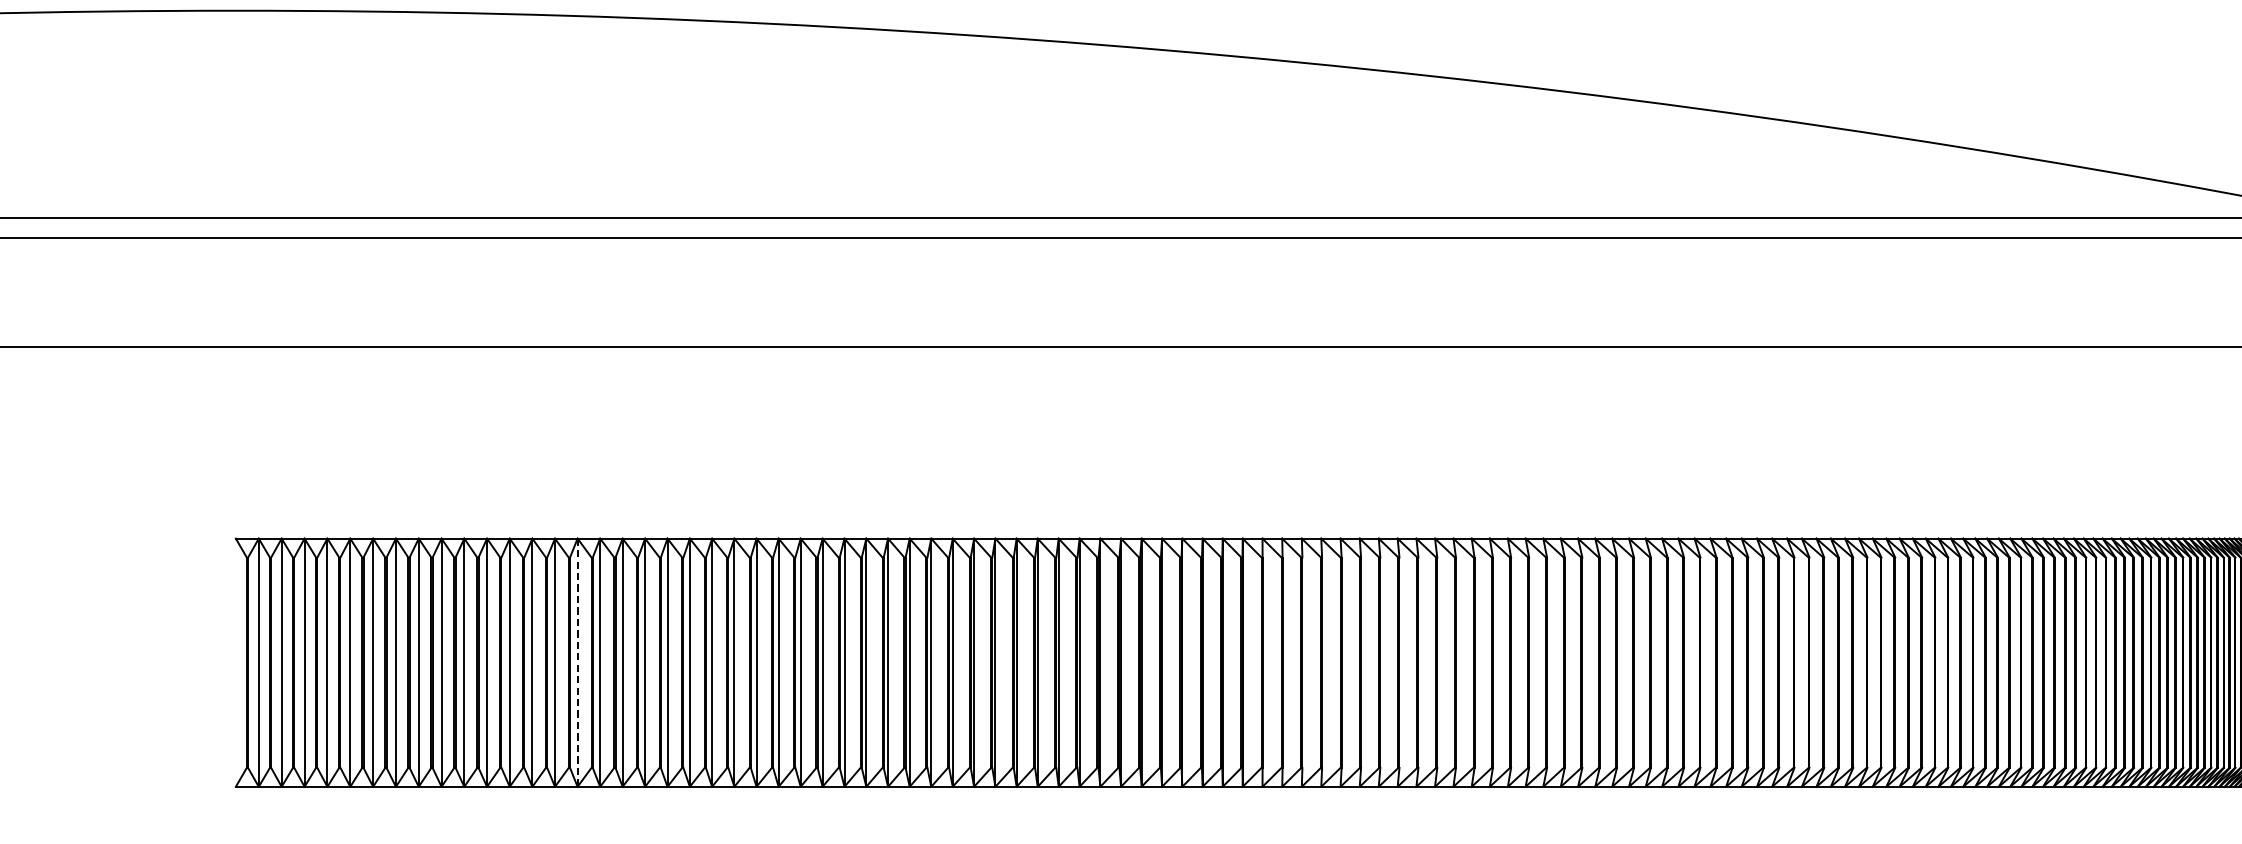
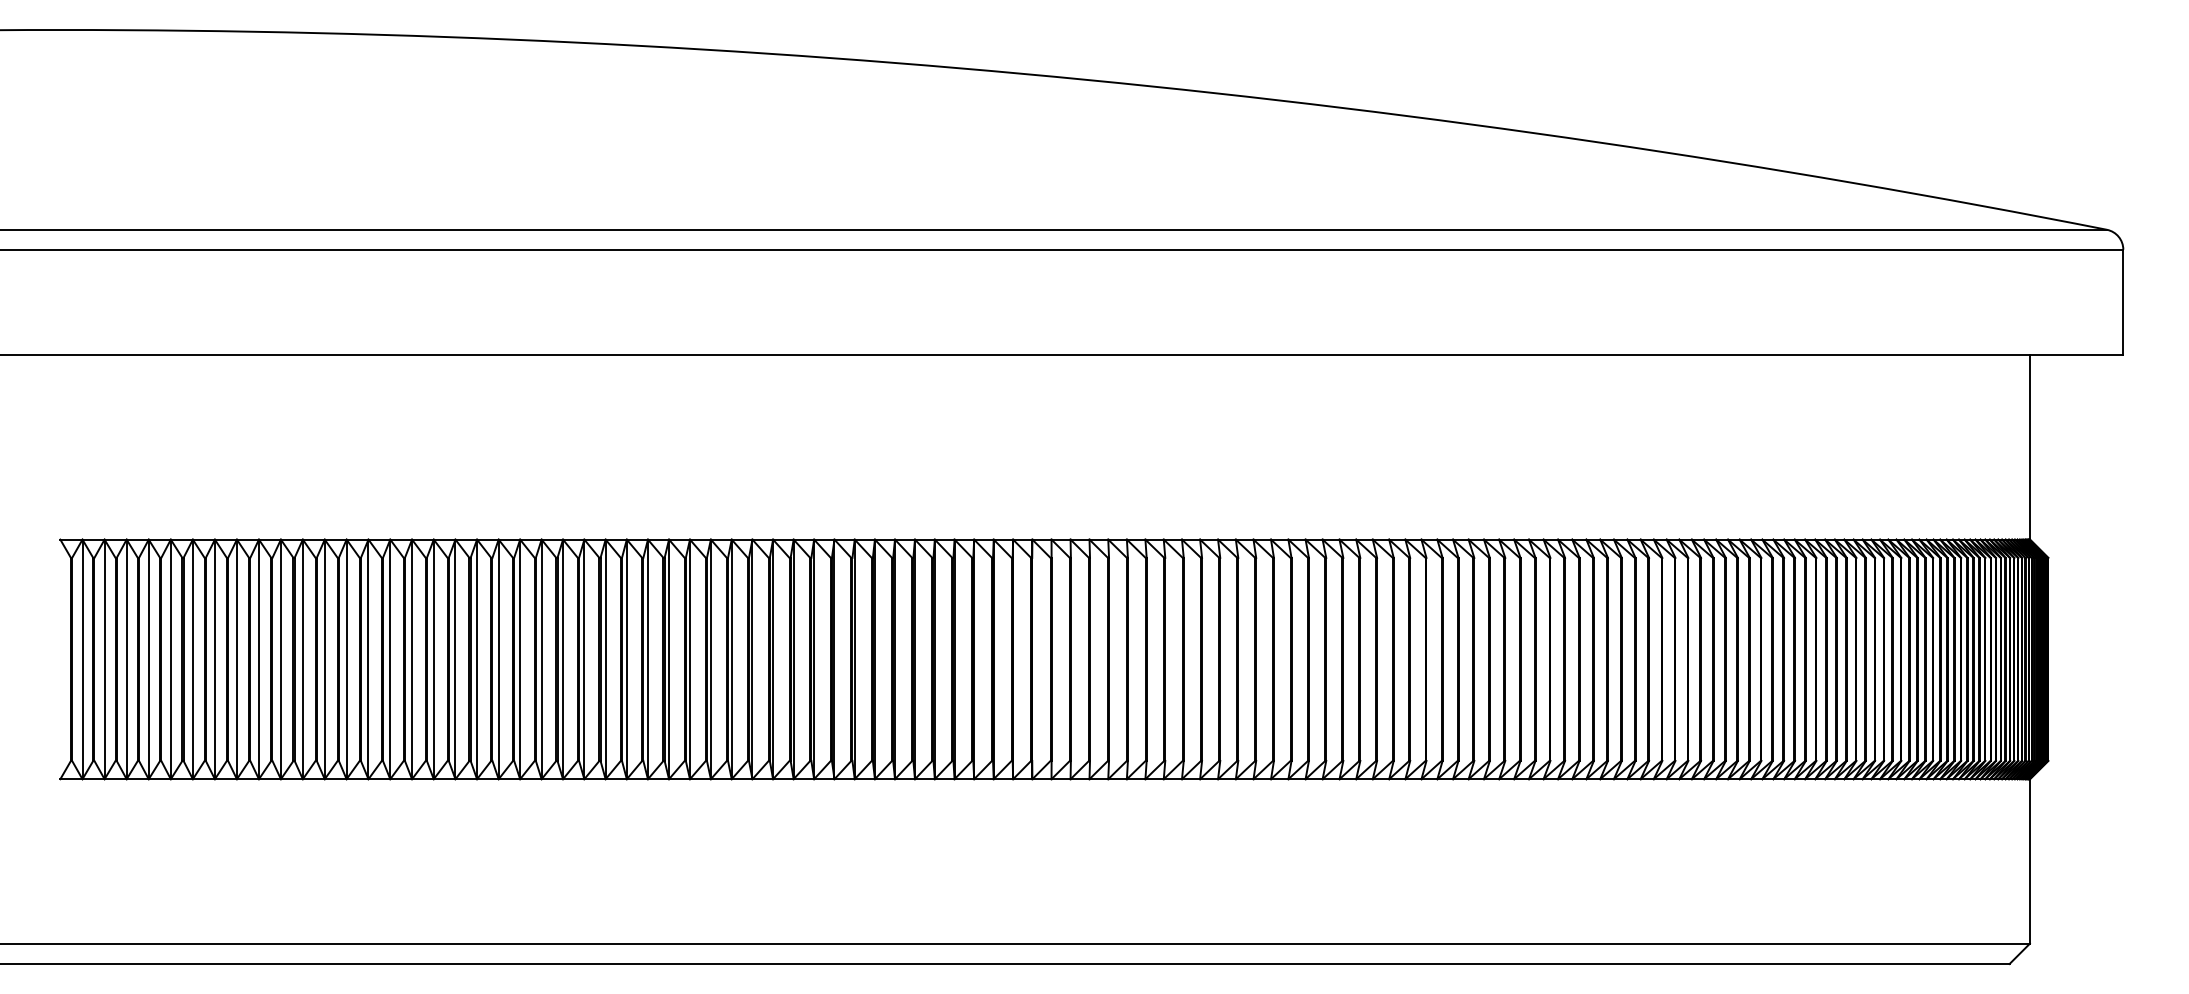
line: (577, 662) -> (390, 659), dashed -> solid

